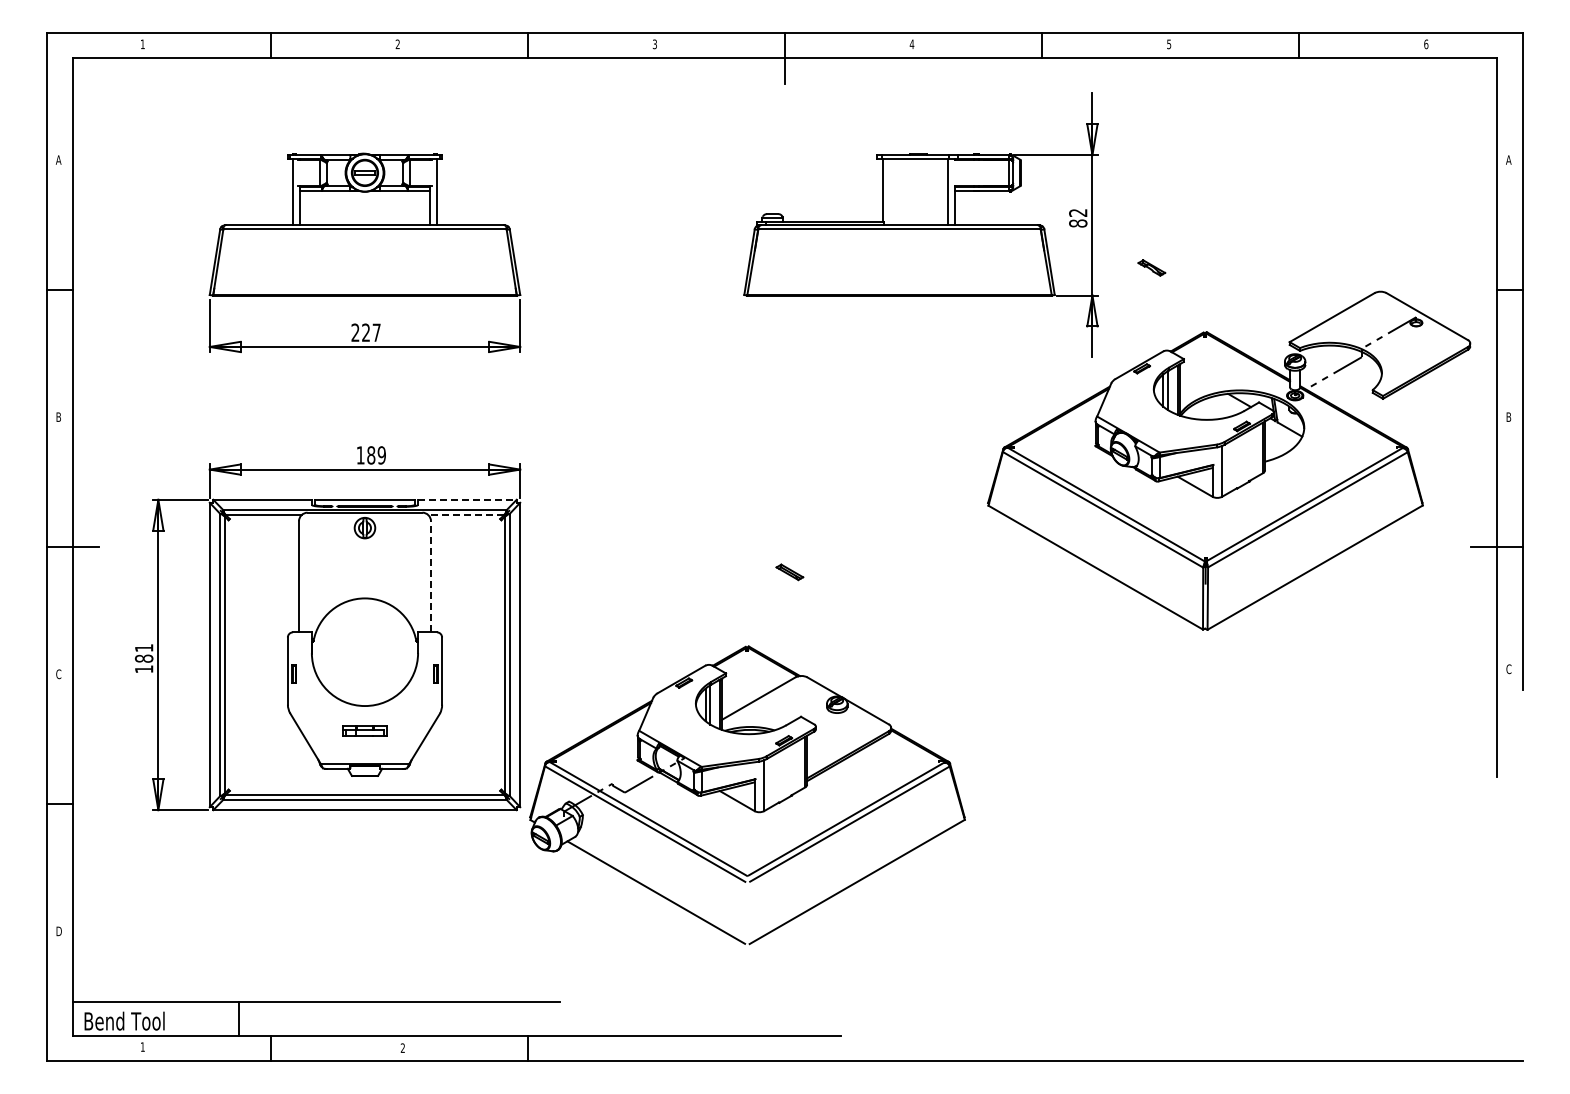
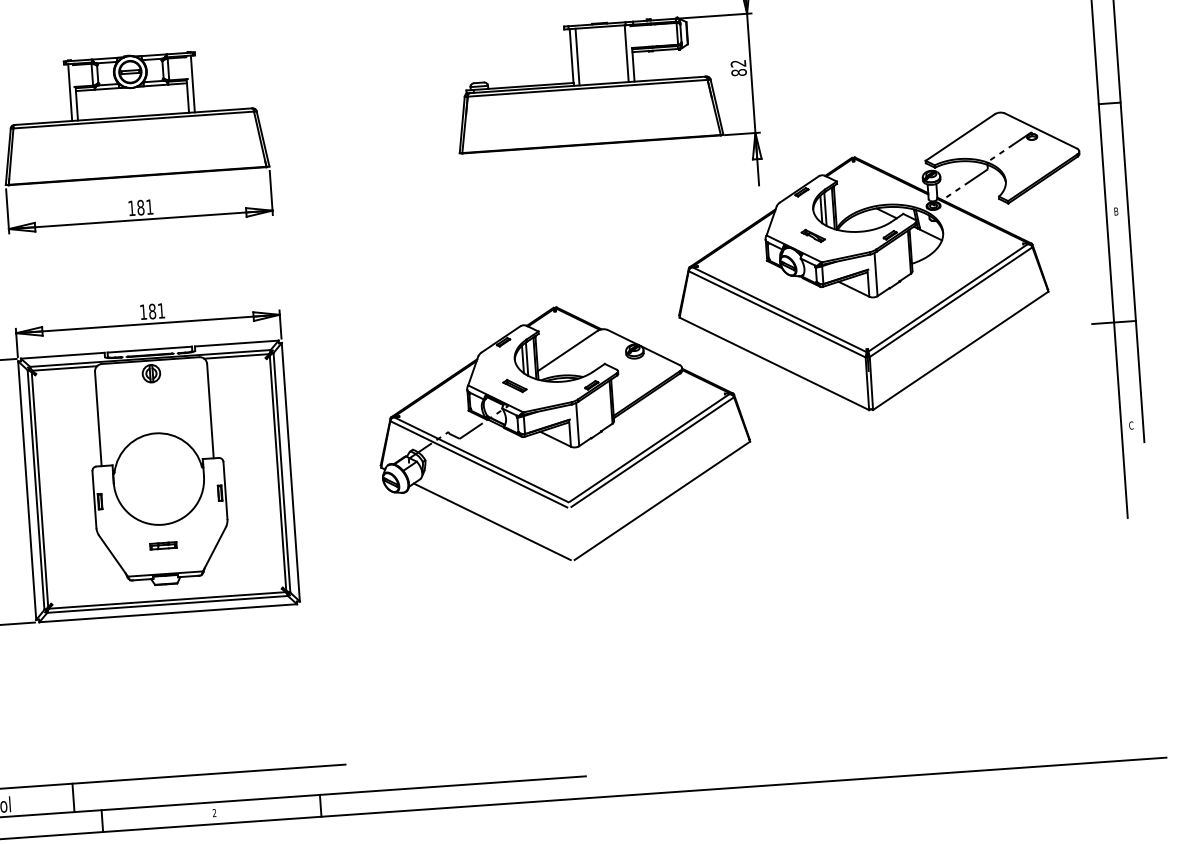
line: (890, 191) -> (577, 56), added
part: (1151, 267) -> (813, 235), moved
text: (365, 332) -> (140, 207), 227 -> 181
text: (381, 455) -> (161, 311), 189 -> 181
line: (467, 499) -> (236, 343), dashed -> solid
line: (465, 514) -> (236, 356), dashed -> solid
line: (431, 576) -> (210, 410), dashed -> solid
part: (364, 730) -> (163, 545), size x0.71
part: (747, 795) -> (564, 433), moved

